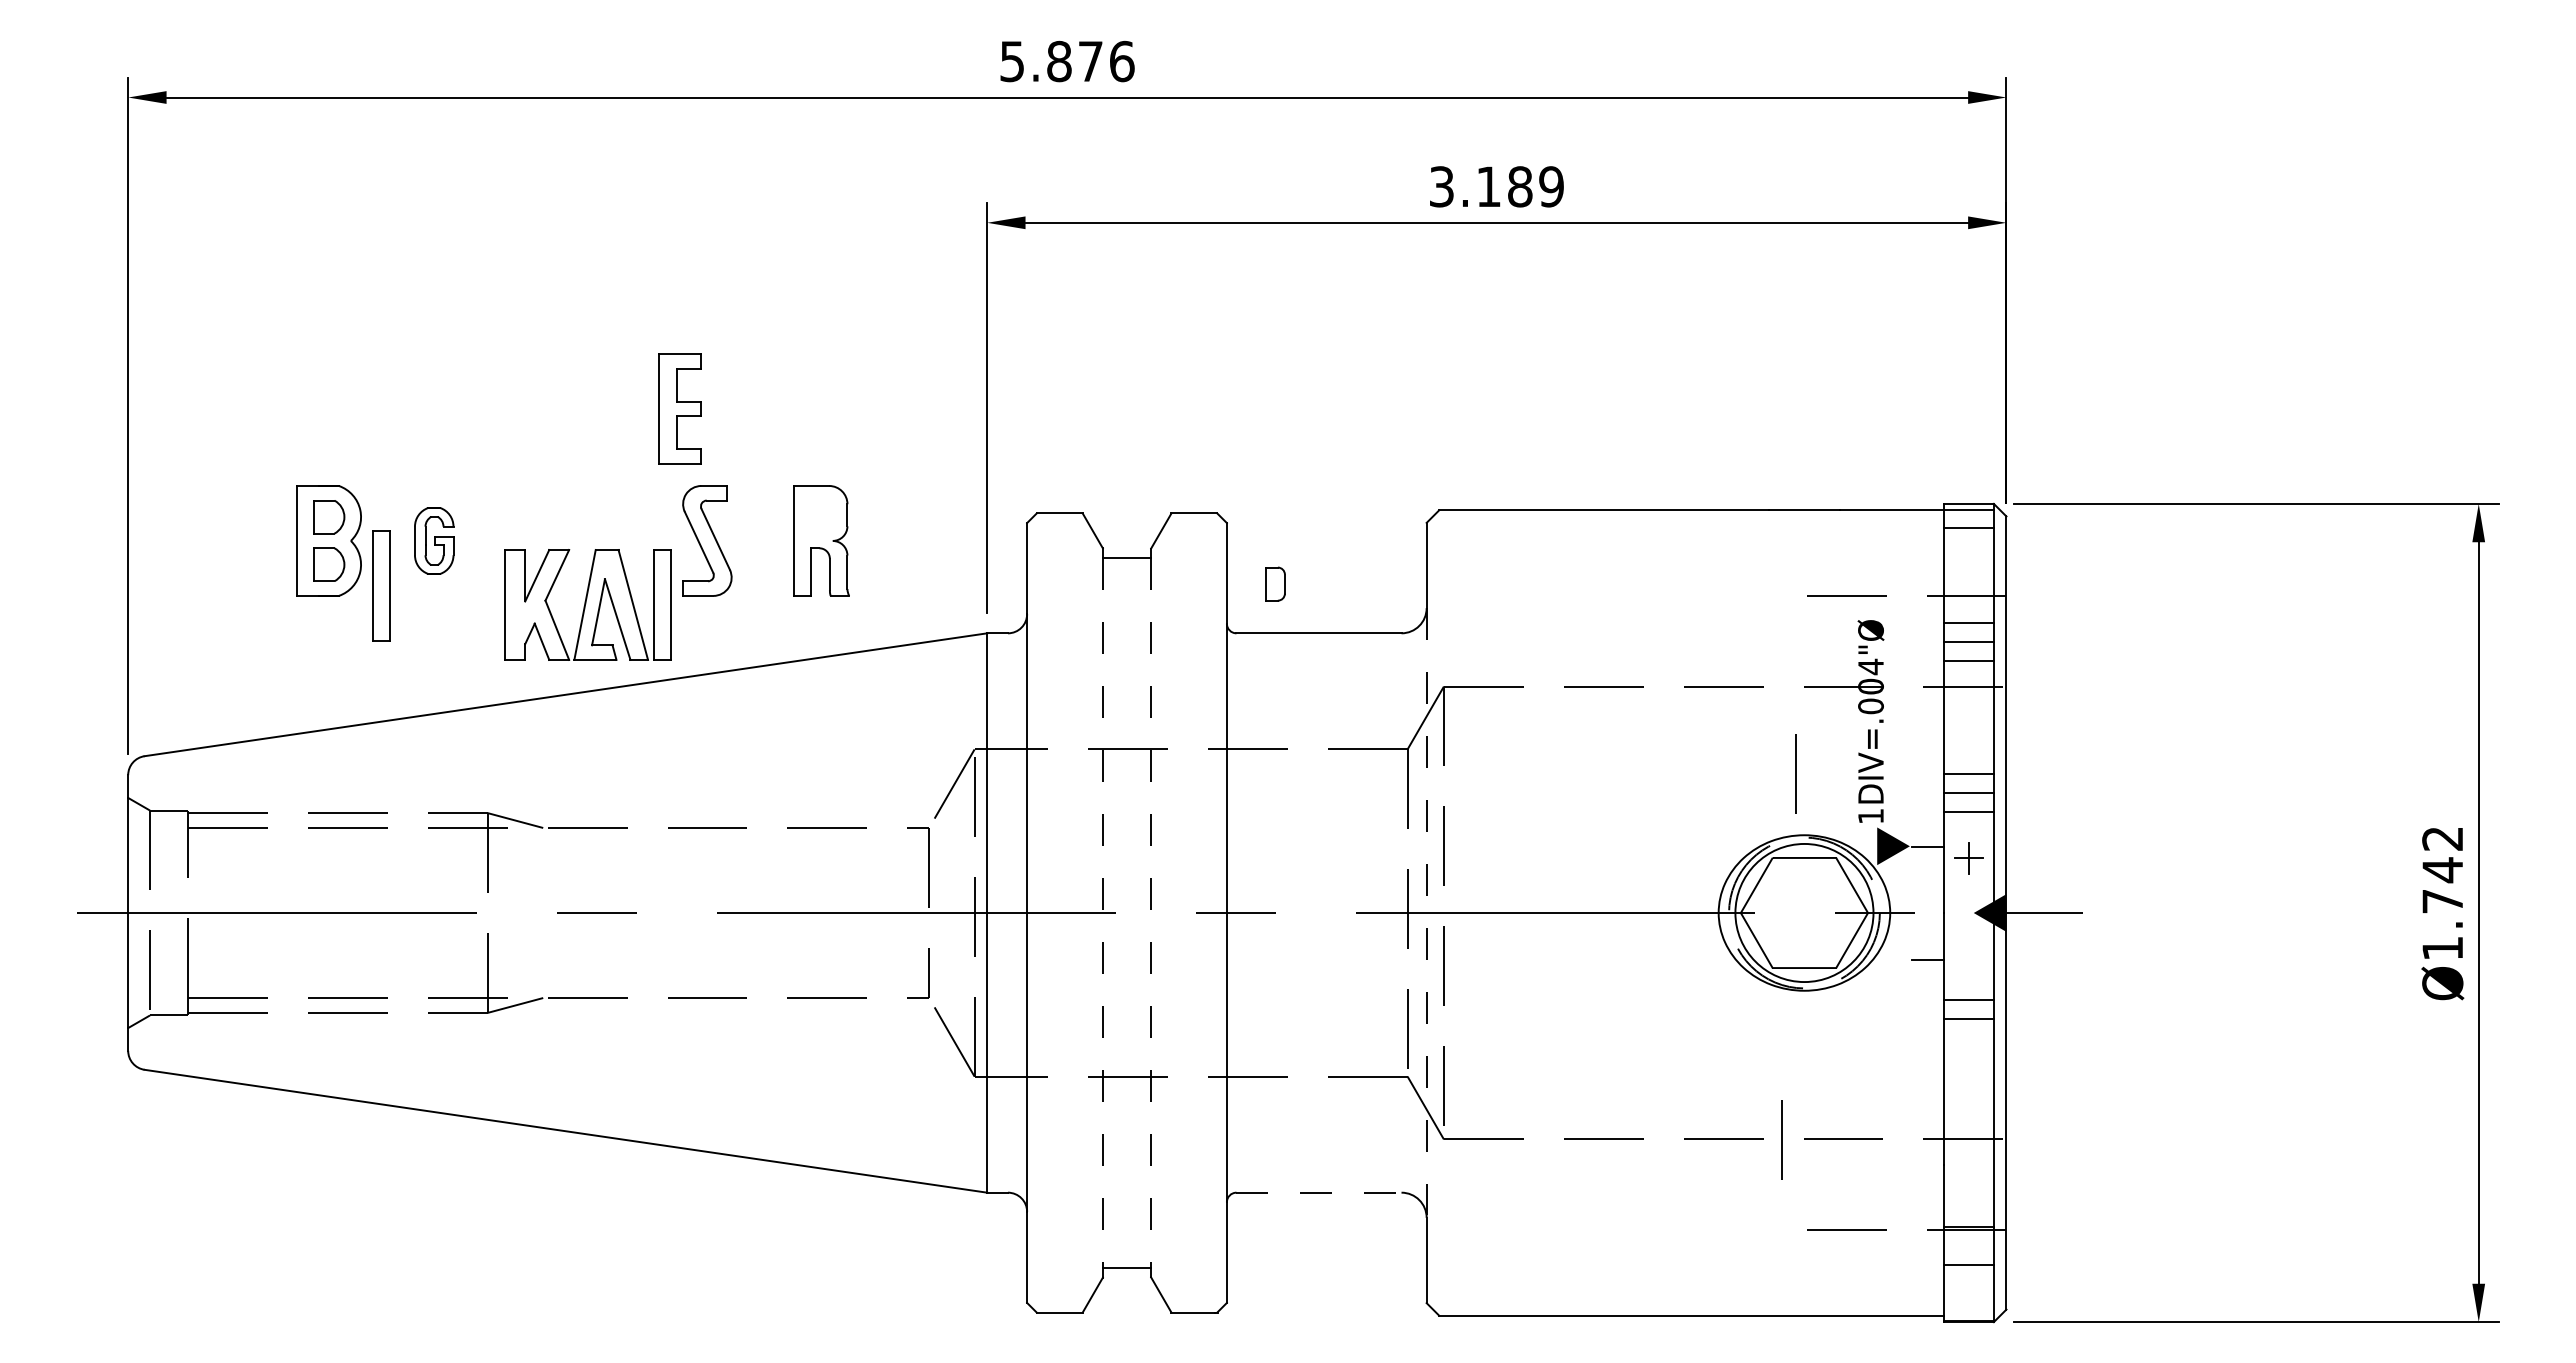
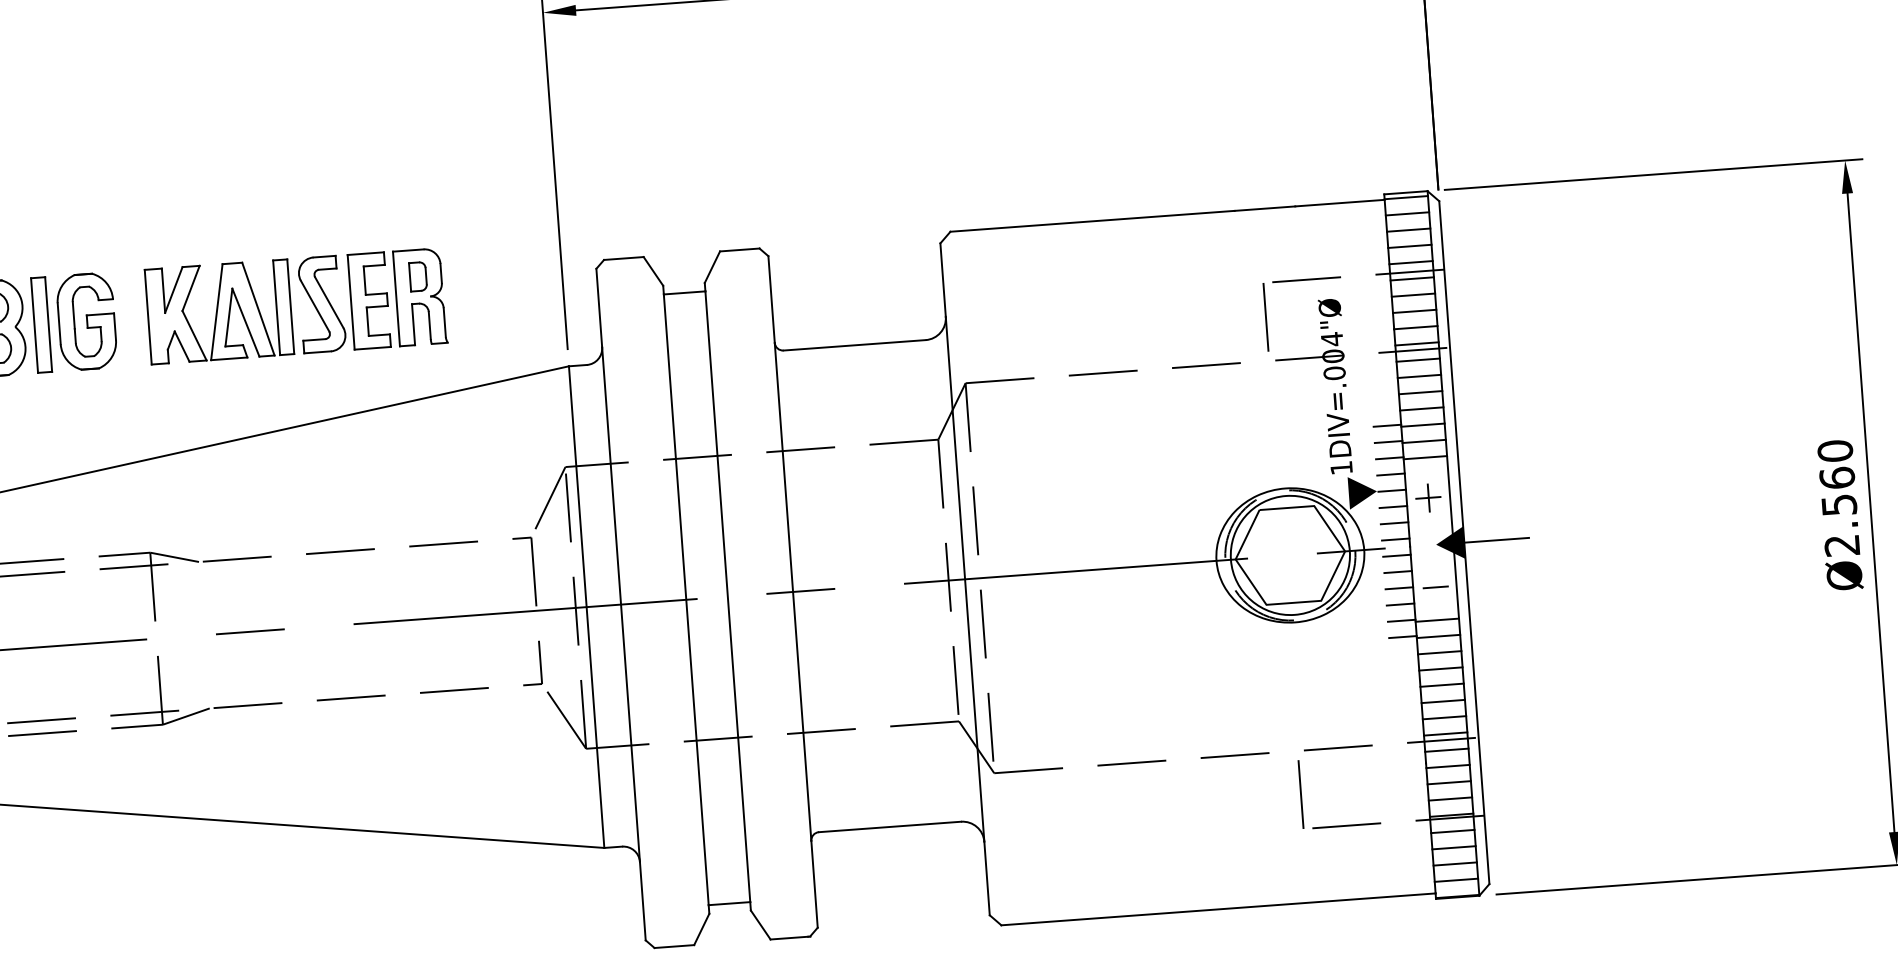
part: (679, 408) -> (368, 300), moved
part: (434, 540) -> (87, 321), size x1.67
line: (1968, 547) -> (1408, 230), added
line: (1968, 566) -> (1409, 246), added
part: (1275, 583) -> (418, 276), moved
part: (381, 585) -> (41, 324), moved
line: (1968, 585) -> (1410, 263), added
line: (1968, 603) -> (1412, 278), added
part: (587, 604) -> (218, 311), moved
line: (1968, 679) -> (1416, 344), added
line: (1968, 698) -> (1418, 360), added
line: (1968, 717) -> (1419, 376), added
line: (1968, 736) -> (1420, 393), added
line: (1968, 754) -> (1421, 408), added
line: (1927, 771) -> (1387, 425), added
line: (1795, 773) -> (1265, 317), moved
line: (1927, 790) -> (1388, 442), added
line: (1927, 809) -> (1389, 458), added
line: (1927, 828) -> (1390, 474), added
line: (1927, 865) -> (1393, 506), added
line: (1927, 884) -> (1394, 523), added
text: (2442, 893) -> (1838, 498), Ø1.742 -> Ø2.560
line: (1927, 903) -> (1395, 539), added
line: (1102, 913) -> (685, 600), dashed -> solid
line: (1151, 913) -> (728, 597), dashed -> solid
line: (1426, 913) -> (964, 579), dashed -> solid
line: (1927, 922) -> (1396, 555), added
line: (1927, 941) -> (1398, 572), added
line: (1969, 962) -> (1435, 587), added
line: (1927, 979) -> (1400, 604), added
line: (1927, 997) -> (1401, 620), added
line: (1927, 1016) -> (1402, 636), added
line: (1968, 1038) -> (1439, 653), added
line: (1968, 1056) -> (1440, 668), added
line: (1968, 1075) -> (1441, 684), added
line: (1968, 1094) -> (1443, 701), added
line: (1968, 1113) -> (1444, 717), added
line: (1968, 1132) -> (1445, 734), added
line: (1781, 1139) -> (1300, 794), moved
line: (1968, 1151) -> (1446, 750), added
line: (1968, 1170) -> (1447, 766), added
line: (1968, 1189) -> (1449, 783), added
line: (1319, 1192) -> (890, 826), dashed -> solid
line: (1968, 1207) -> (1450, 798), added
line: (1968, 1245) -> (1452, 831), added
line: (1968, 1283) -> (1455, 864), added
line: (1968, 1302) -> (1456, 880), added

